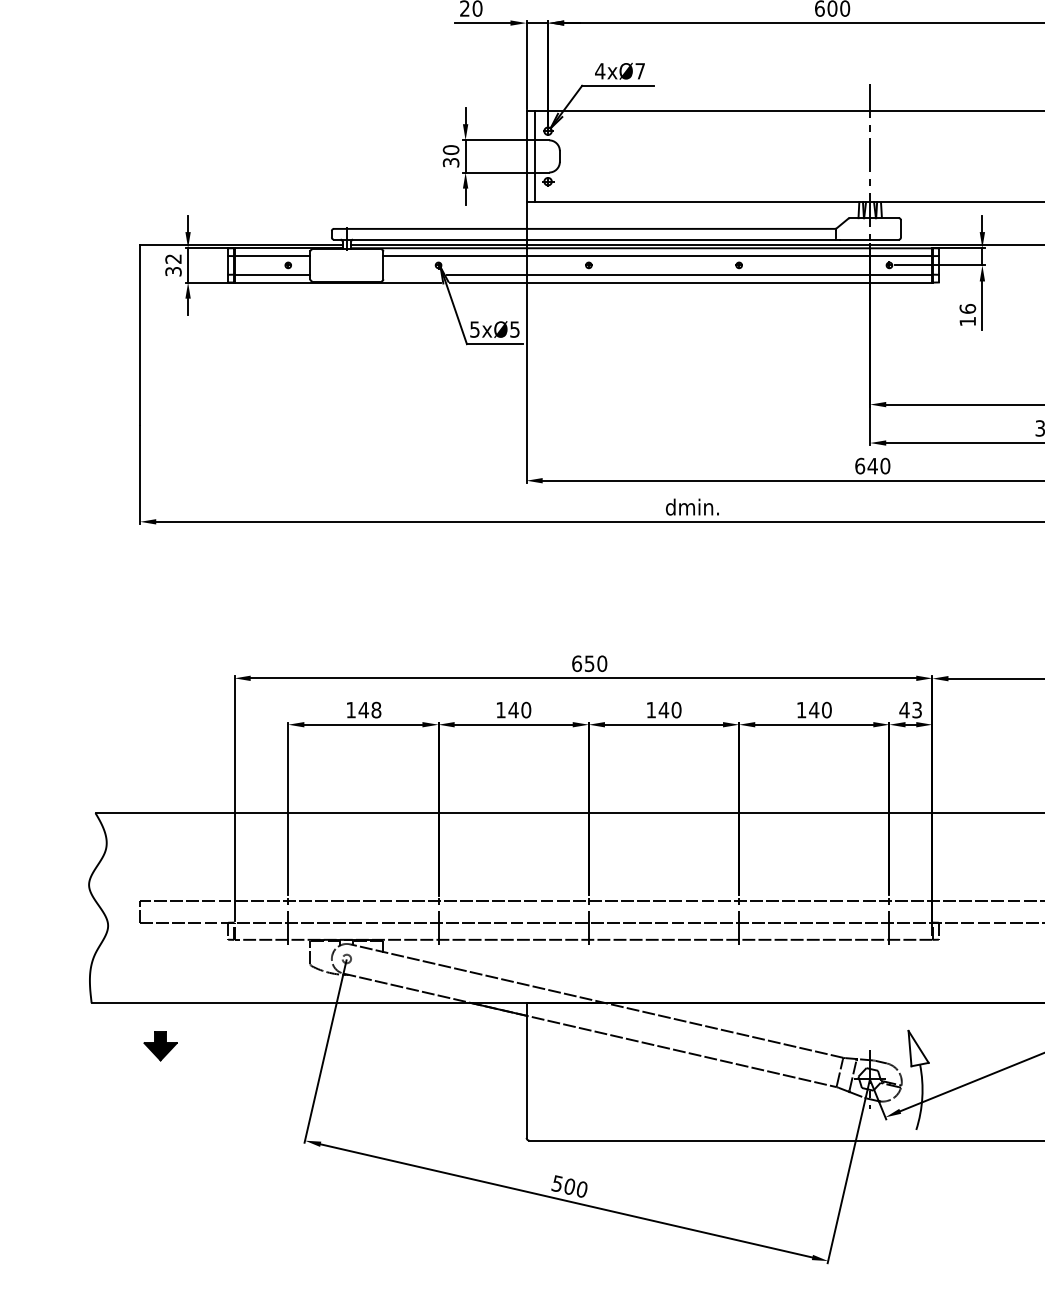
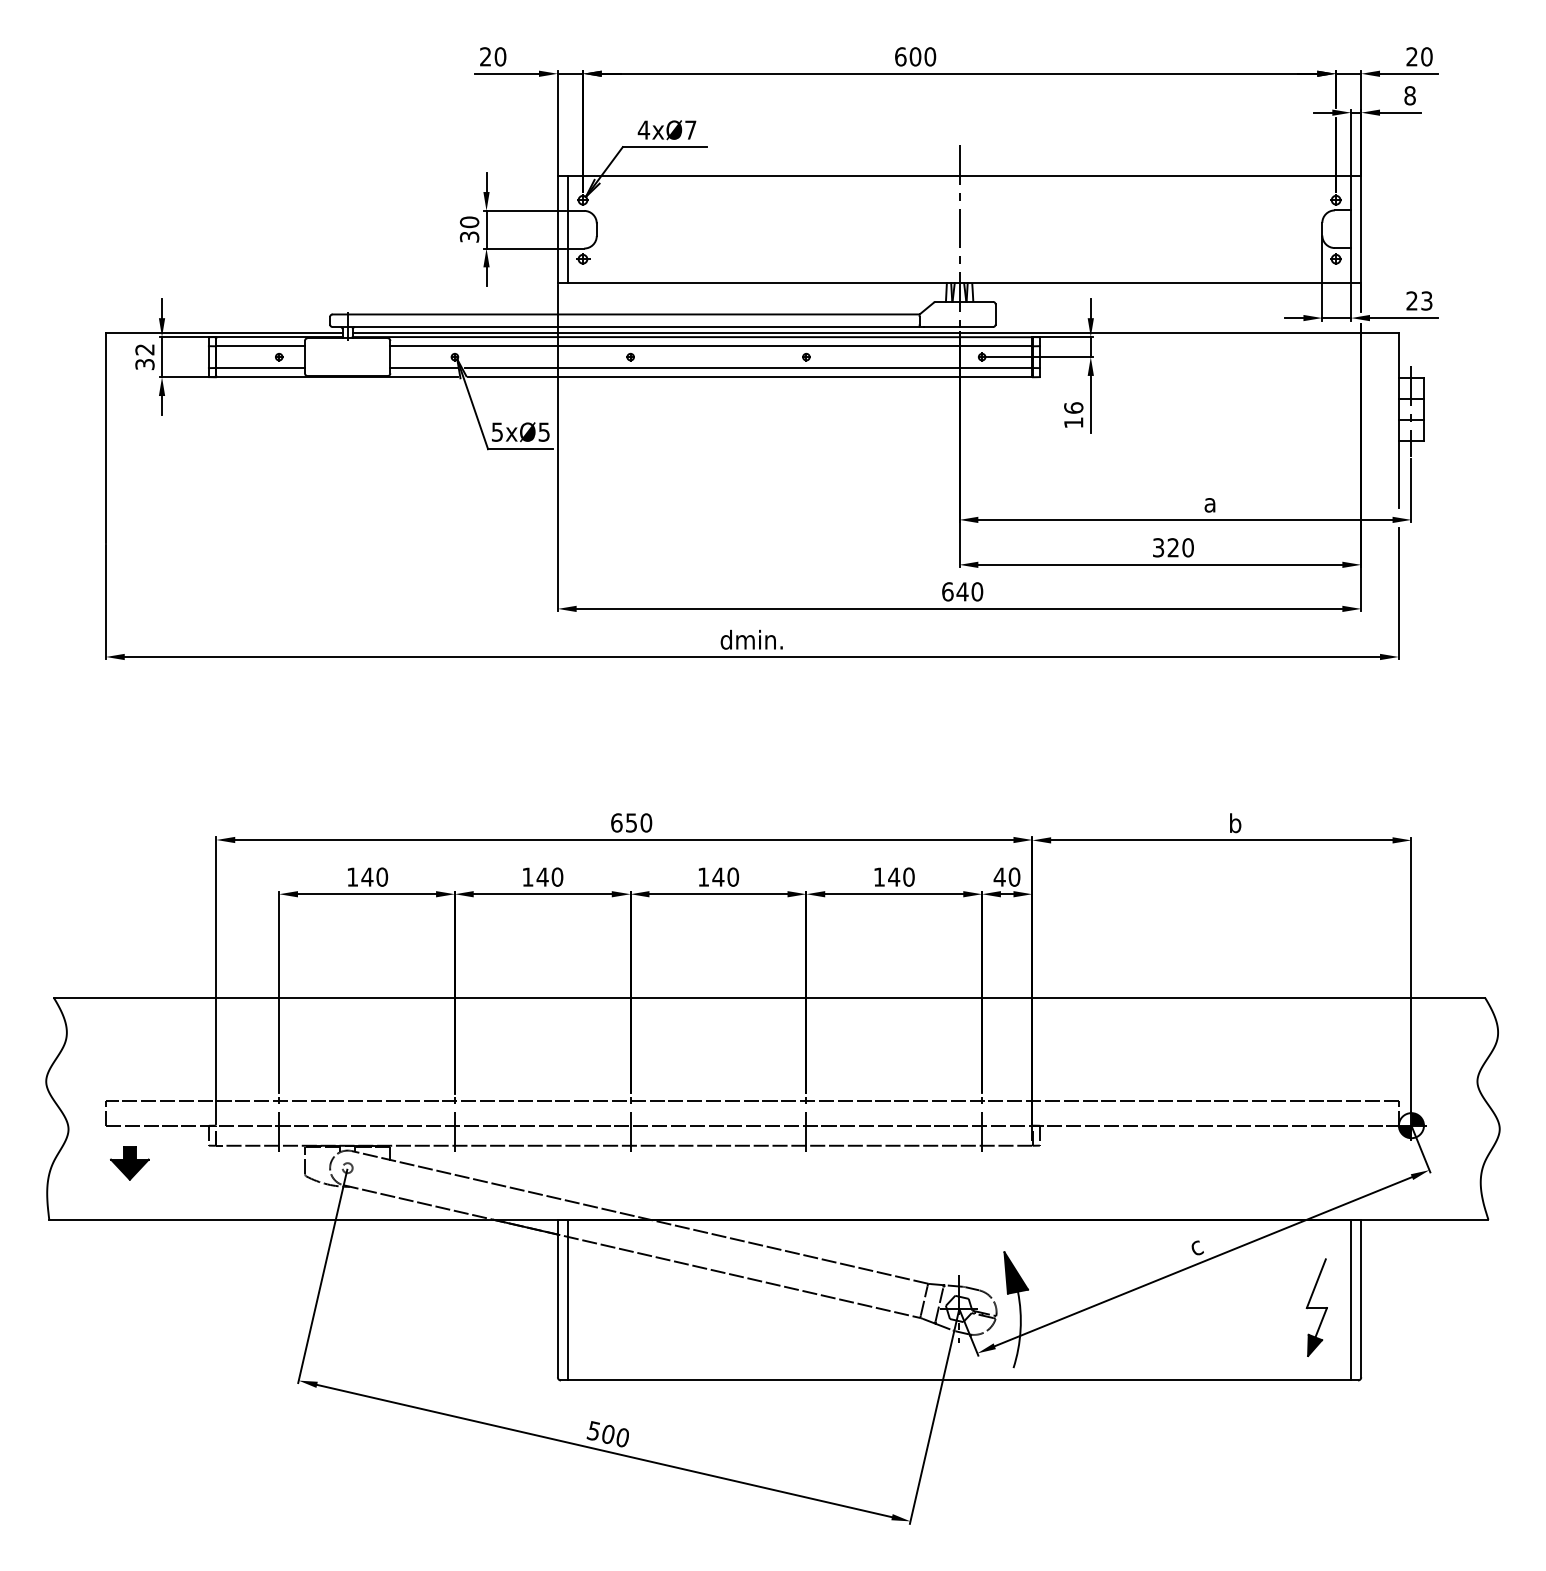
line: (411, 275) -> (423, 368), added
text: (376, 709) -> (382, 876), 148 -> 140
text: (917, 709) -> (1014, 876), 43 -> 40
part: (160, 1046) -> (129, 1163), moved
fill: (918, 1048) -> (1016, 1272), added
line: (534, 1071) -> (567, 1299), added

